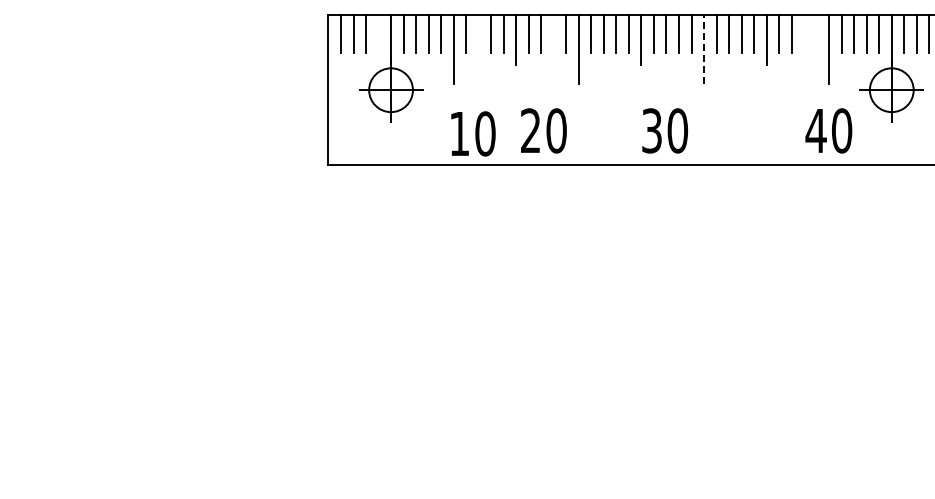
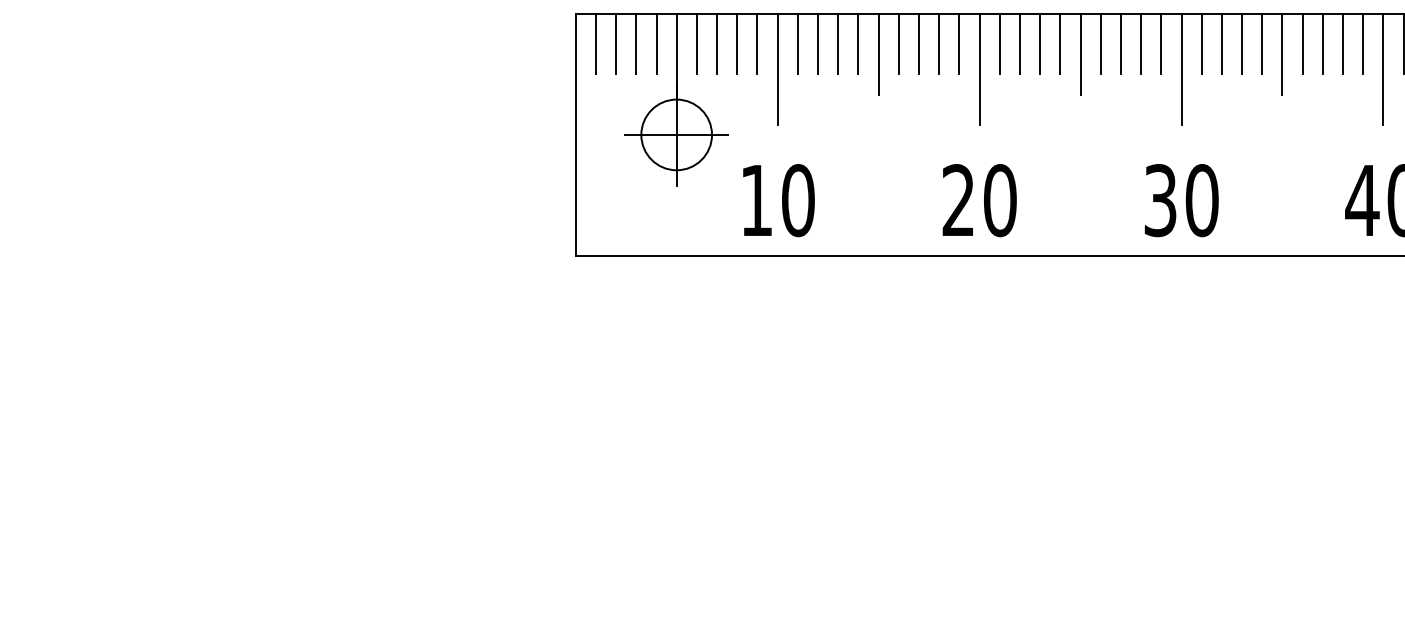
line: (378, 33) -> (656, 43), added
line: (478, 33) -> (817, 43), added
line: (553, 33) -> (938, 43), added
line: (804, 33) -> (1343, 43), added
line: (816, 33) -> (1362, 43), added
line: (704, 49) -> (1182, 69), dashed -> solid
text: (543, 130) -> (979, 199), moved
text: (664, 130) -> (1180, 199), moved
text: (473, 133) -> (779, 199), moved

